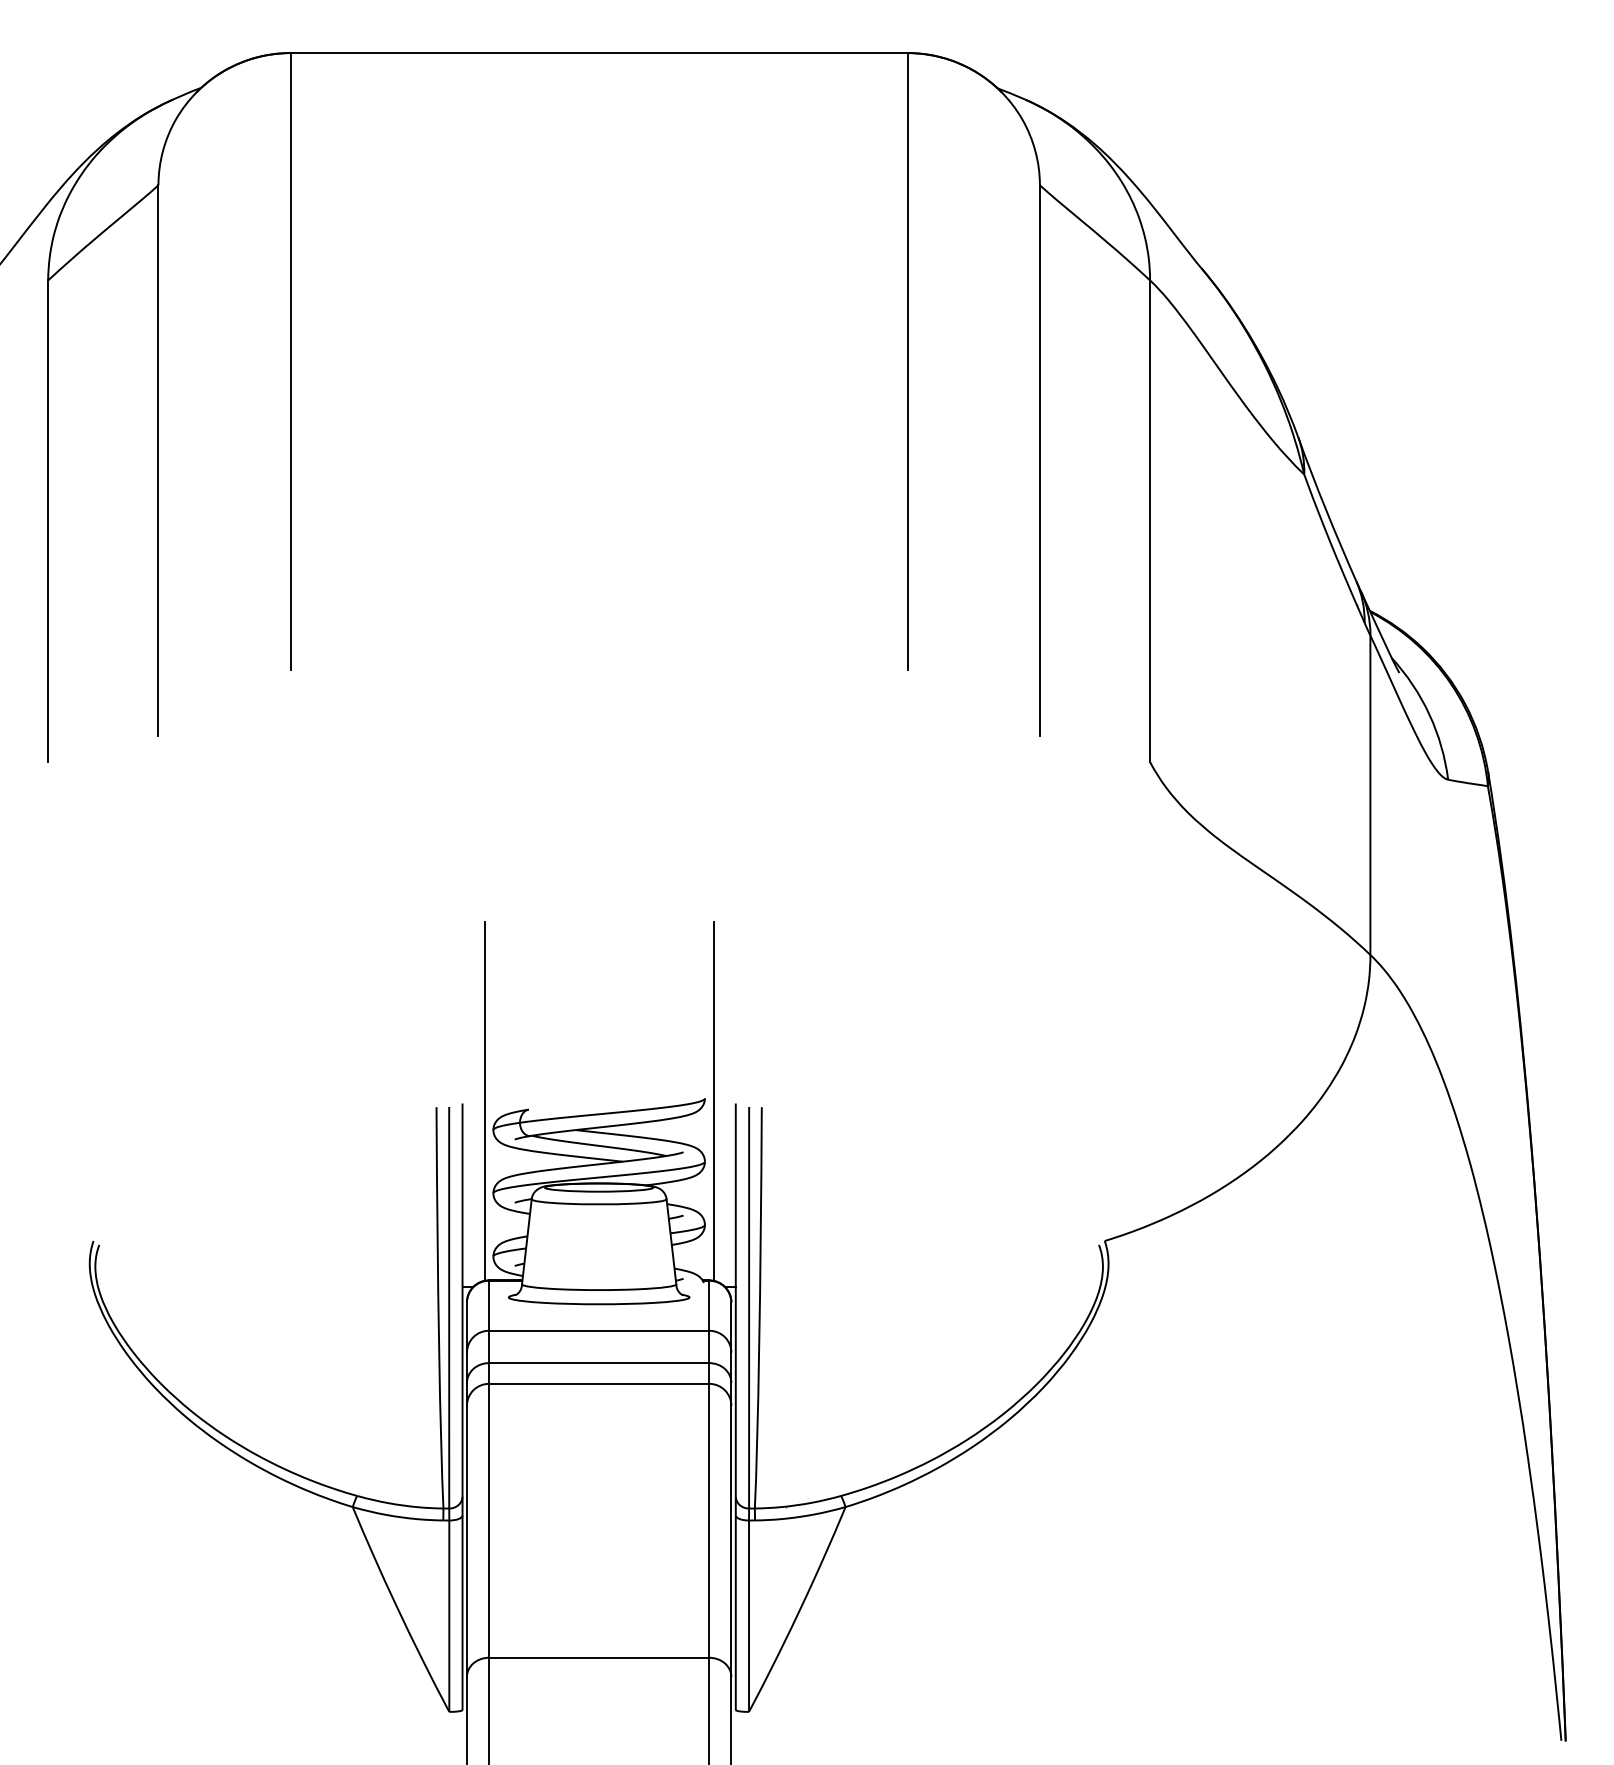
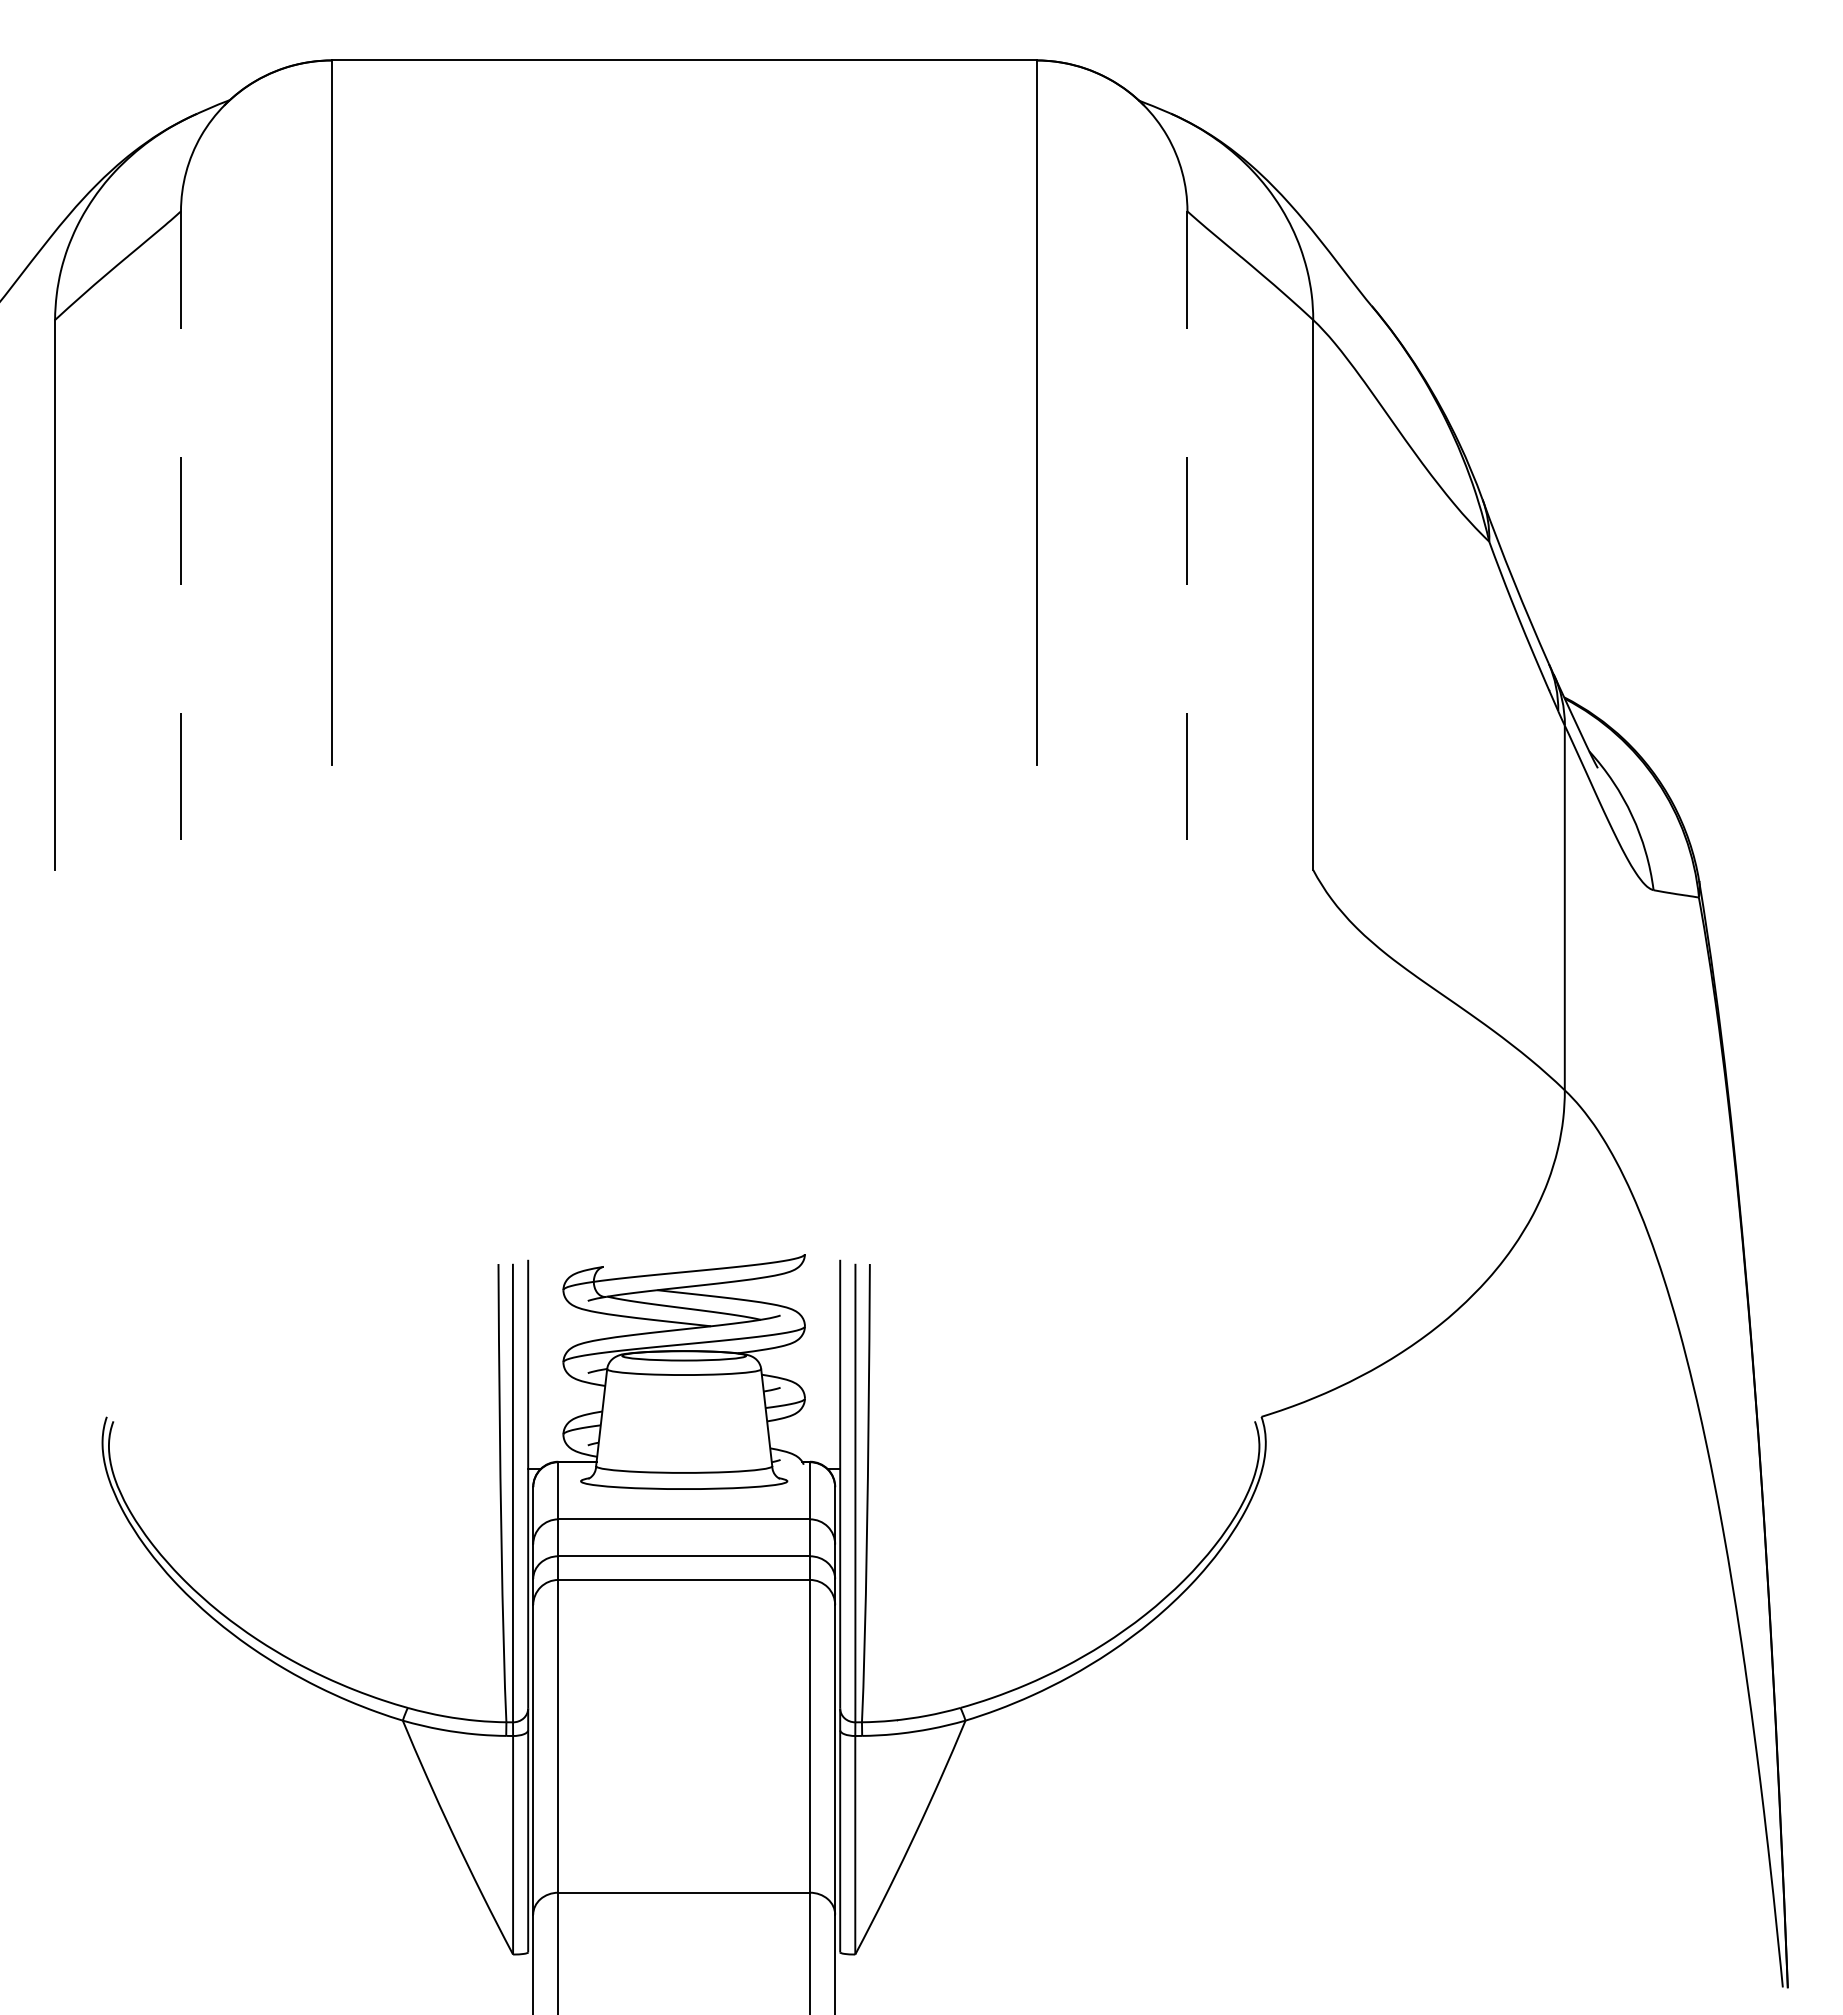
line: (158, 460) -> (181, 525), solid -> dashed
line: (1039, 460) -> (1187, 525), solid -> dashed
line: (484, 1101) -> (553, 1257), removed
line: (714, 1101) -> (815, 1257), removed

